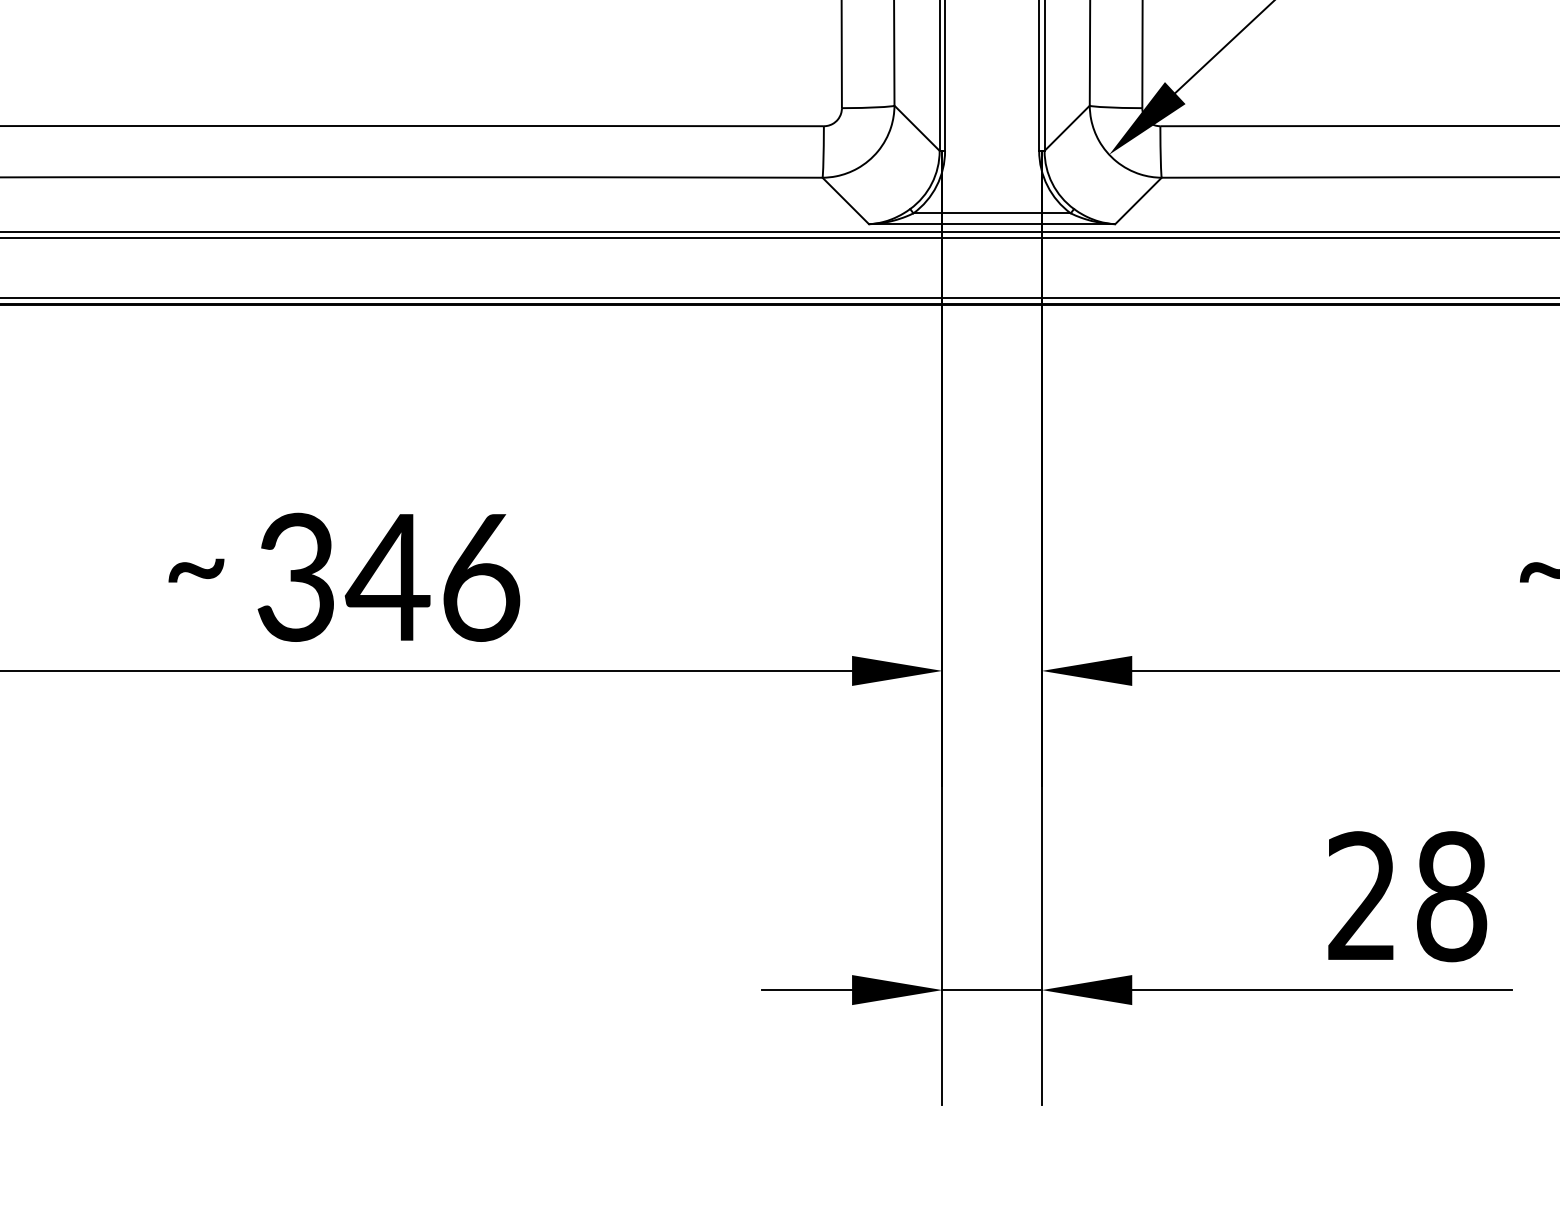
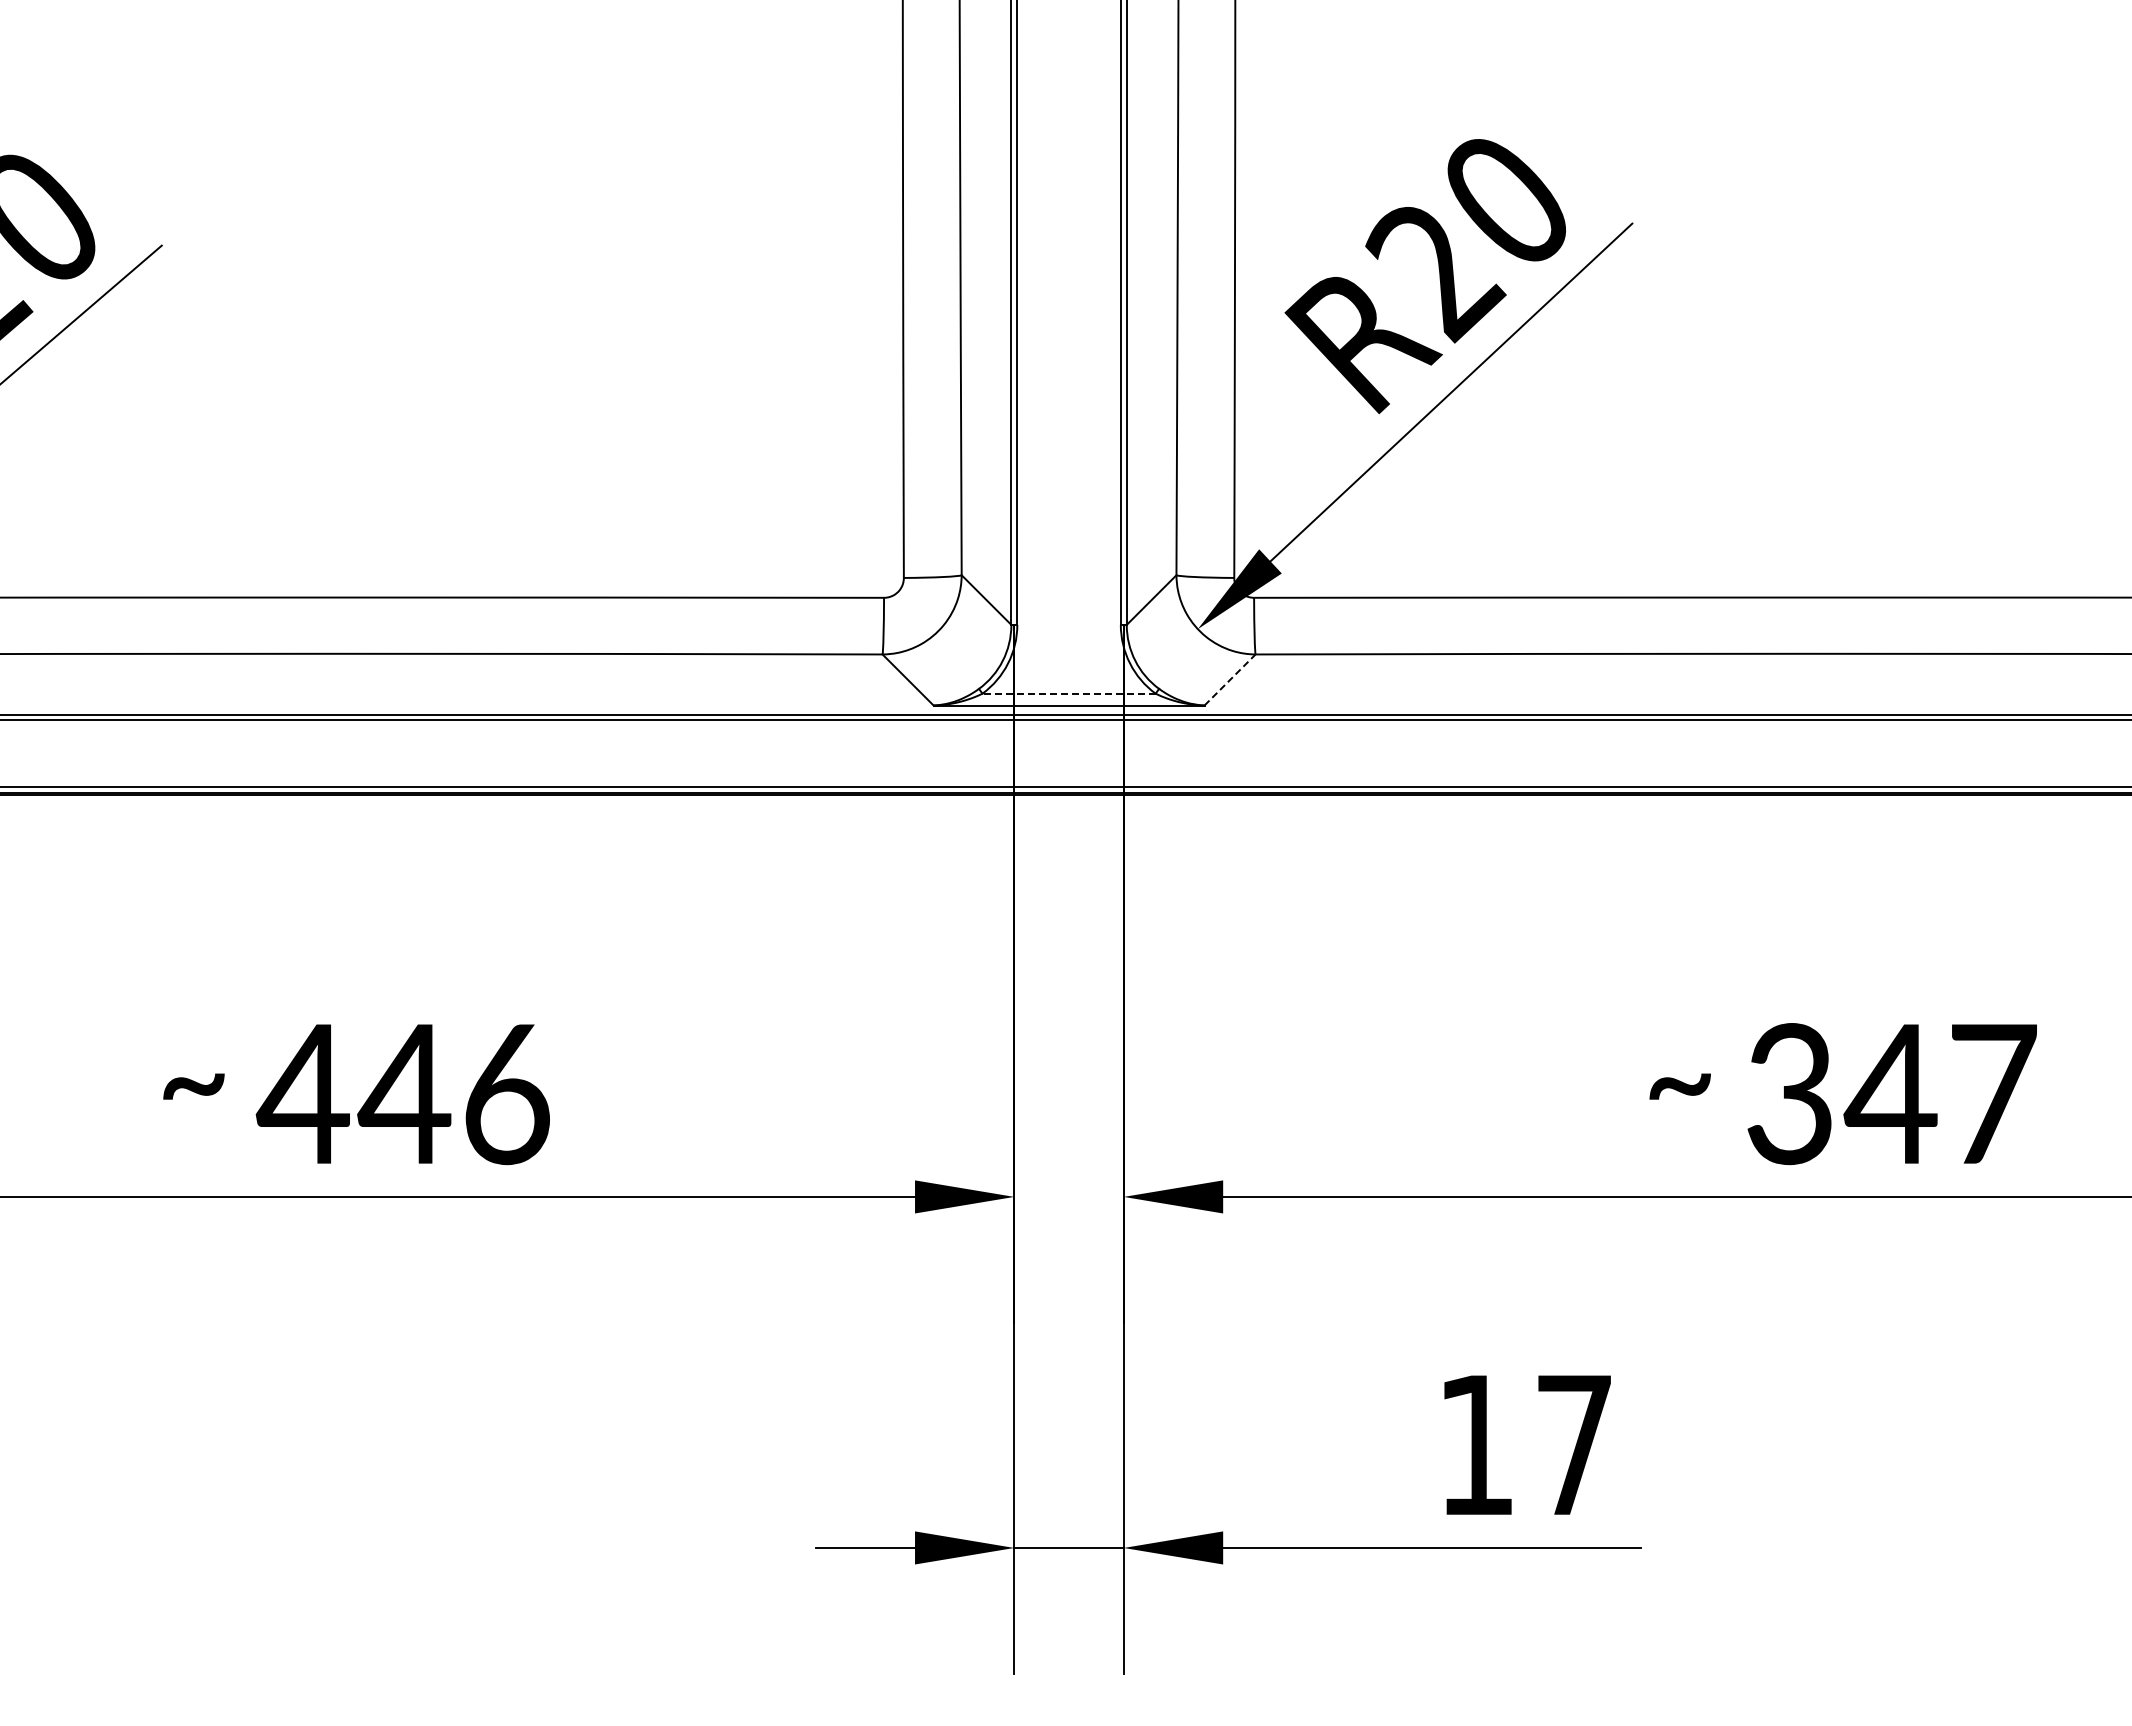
line: (1138, 200) -> (1230, 679), solid -> dashed
line: (992, 213) -> (1069, 693), solid -> dashed
text: (295, 577) -> (302, 1094), 346 -> 446
text: (1407, 896) -> (1525, 1445), 28 -> 17

